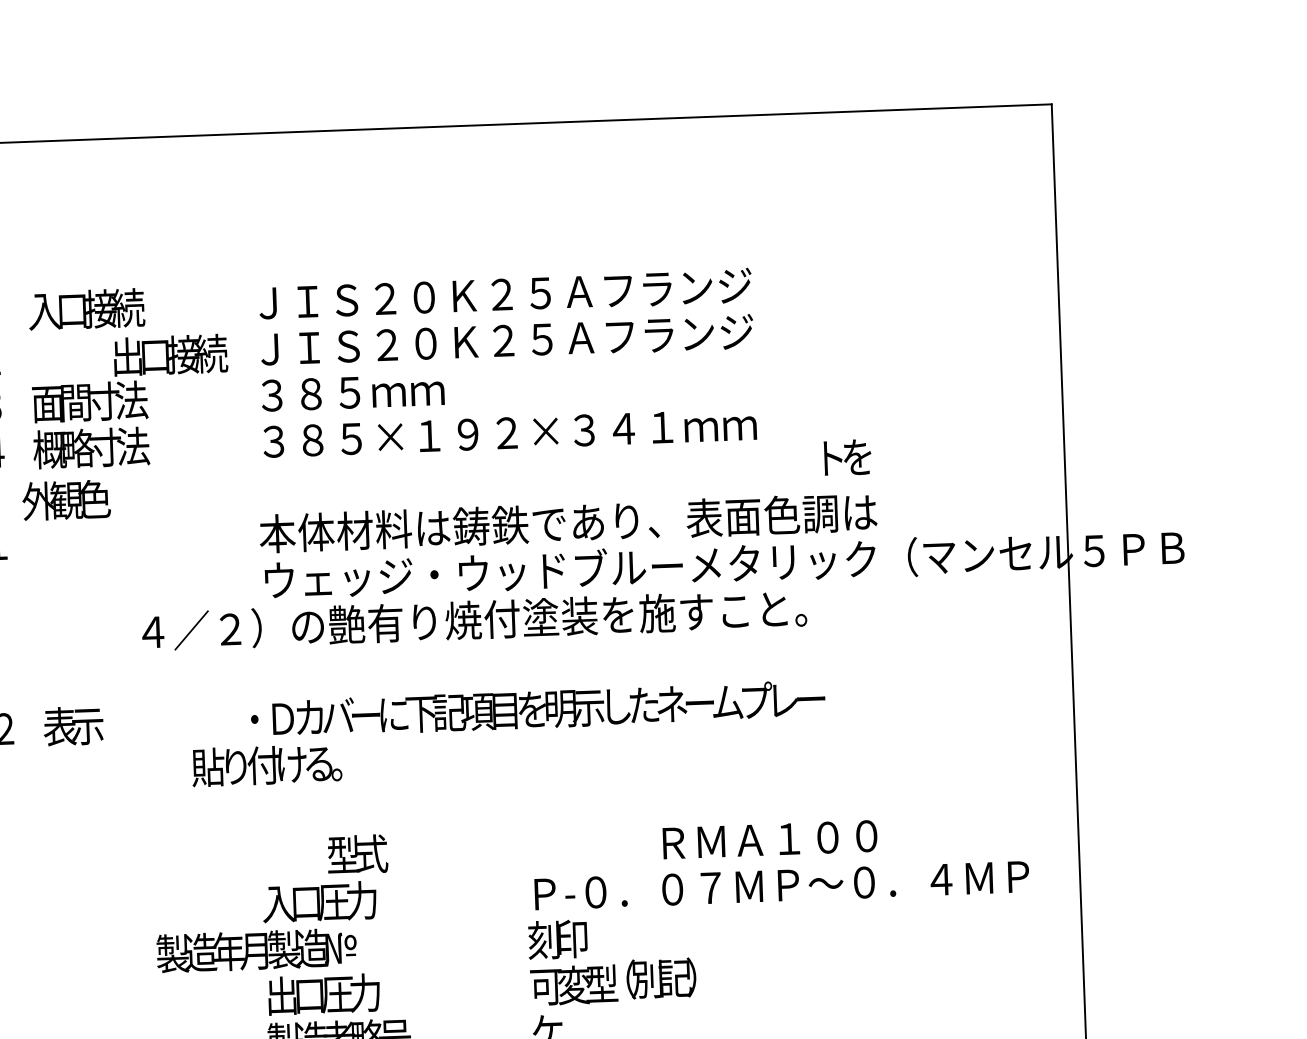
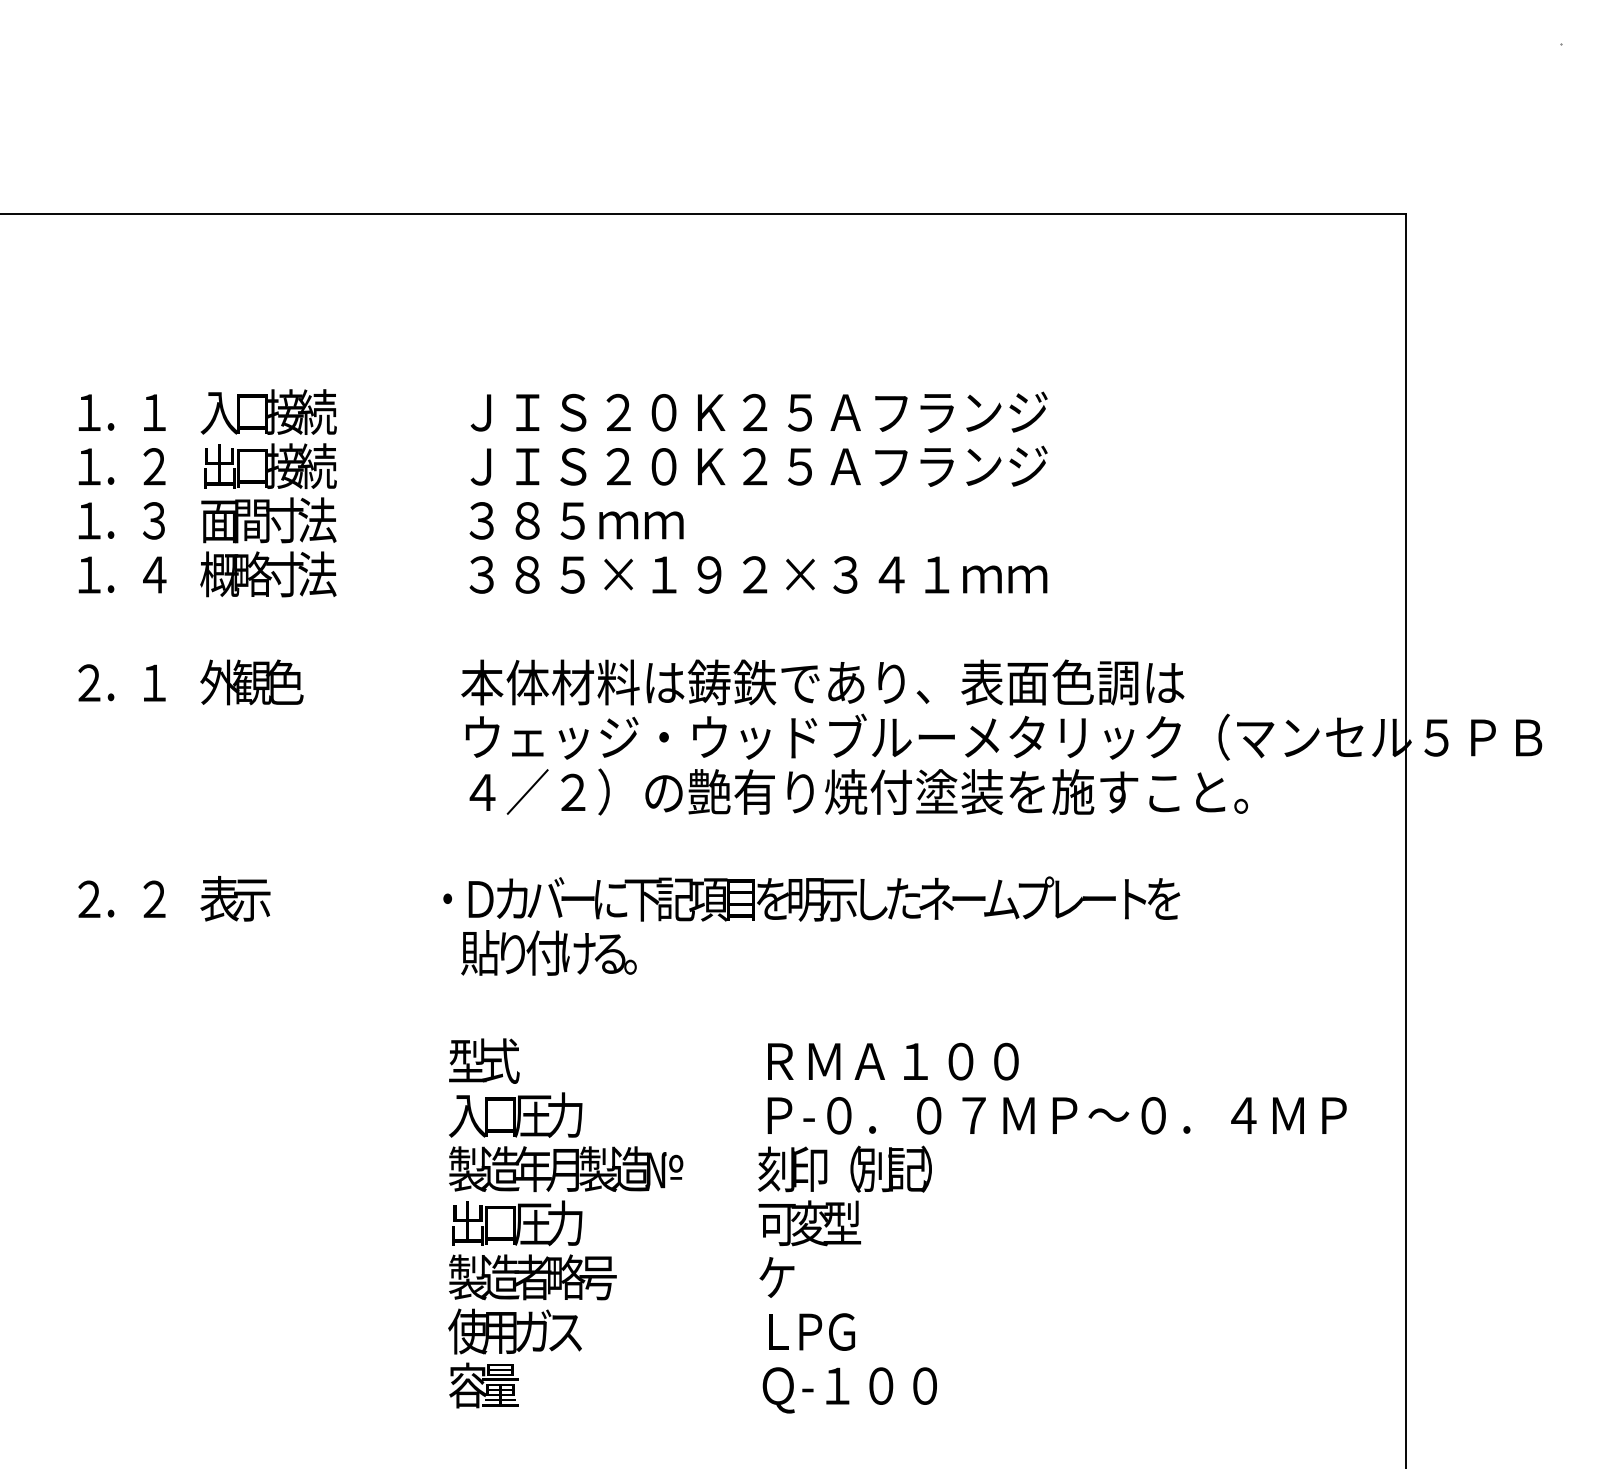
text: (171, 354) -> (270, 465), moved
text: (847, 457) -> (1152, 898), moved
text: (66, 500) -> (251, 682), moved
text: (474, 619) -> (858, 791), moved
text: (266, 764) -> (548, 952), moved
text: (770, 839) -> (893, 1061), moved
text: (357, 853) -> (484, 1060), moved
text: (257, 950) -> (566, 1169), moved
text: (660, 977) -> (890, 1168), moved

